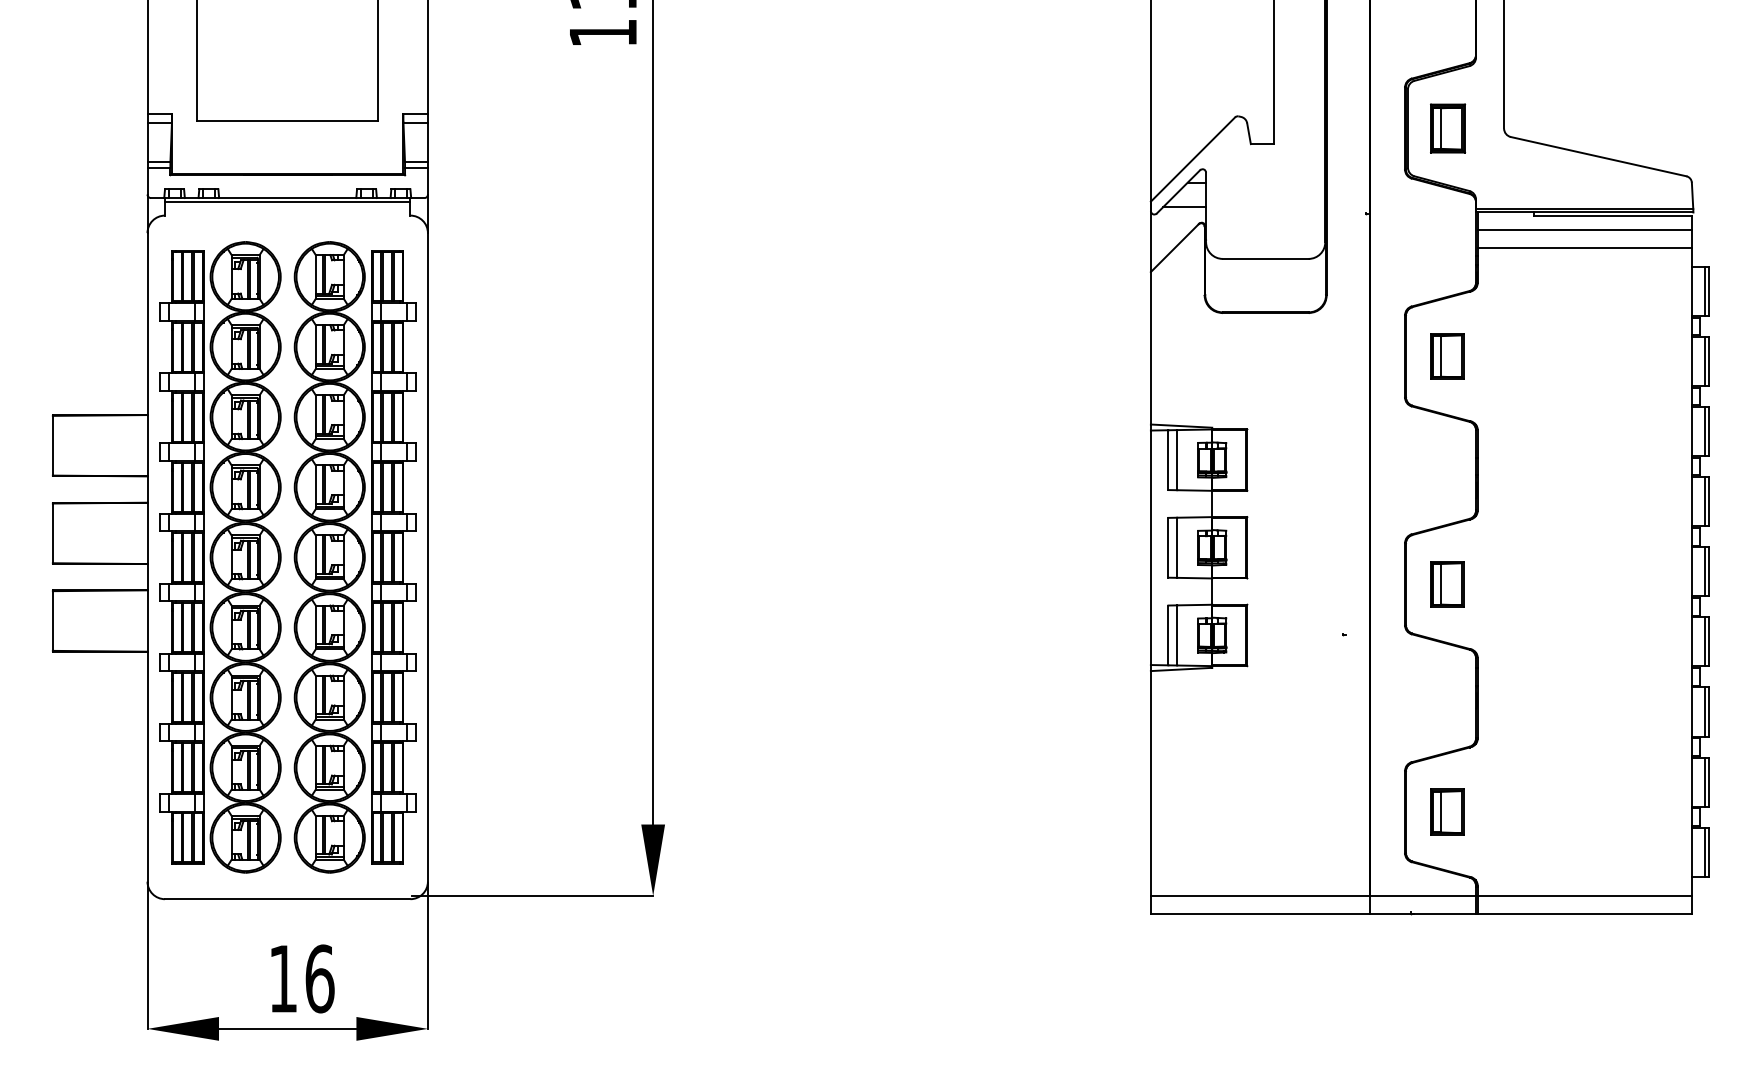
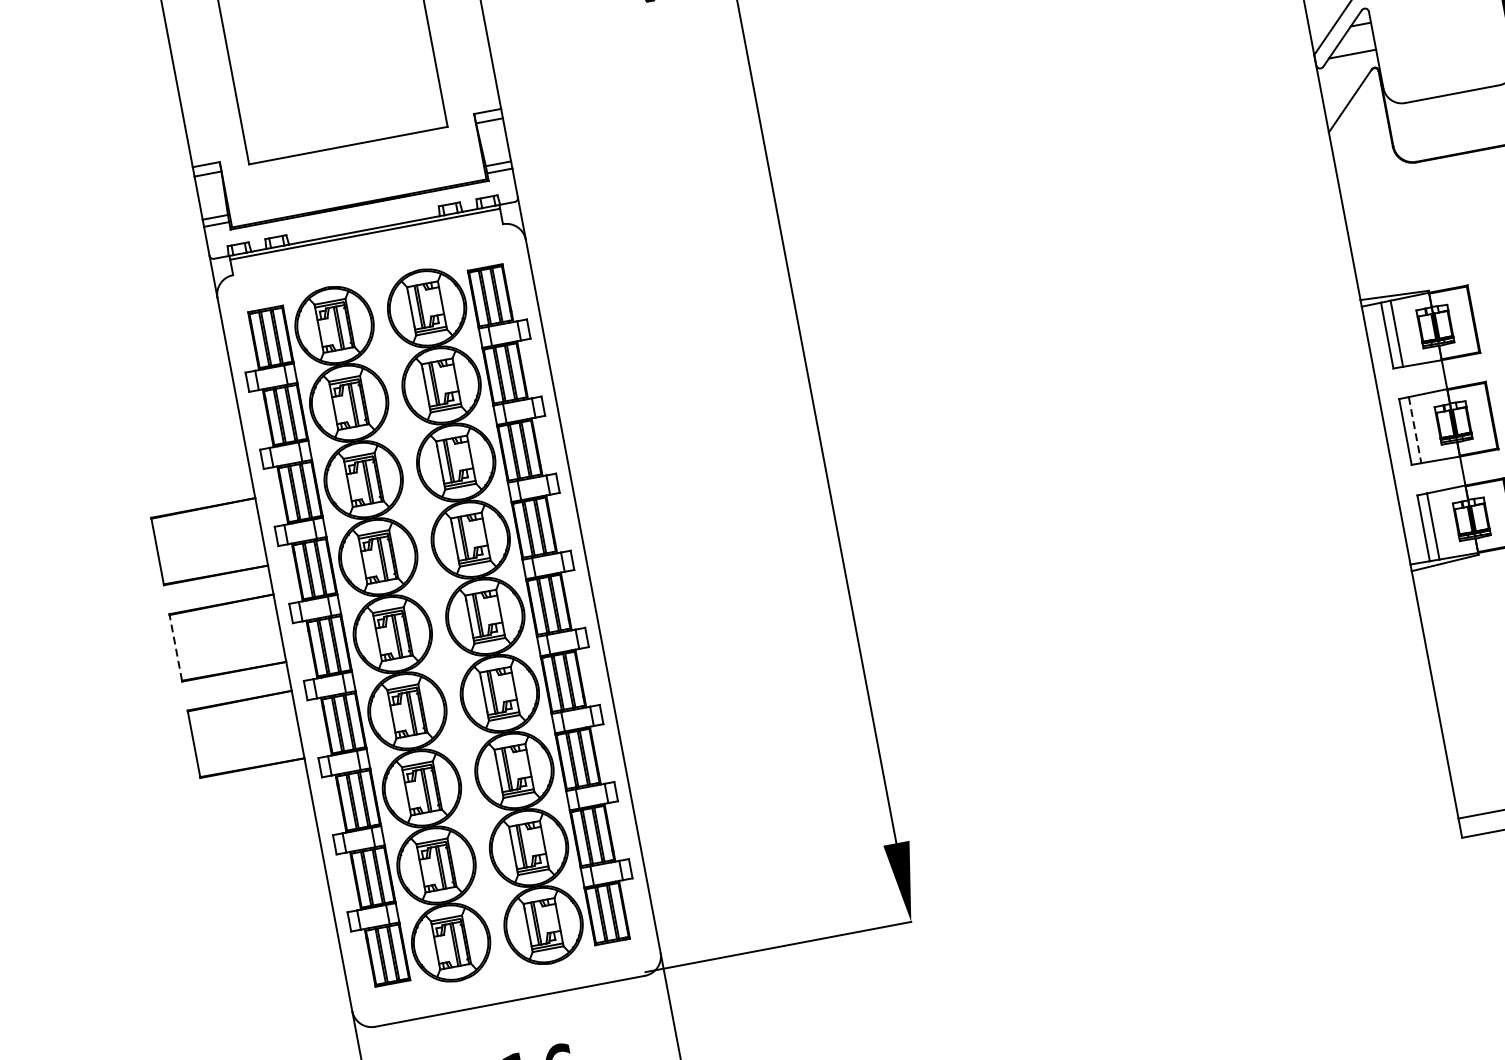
line: (52, 533) -> (175, 648), solid -> dashed
line: (1177, 548) -> (1415, 430), solid -> dashed

